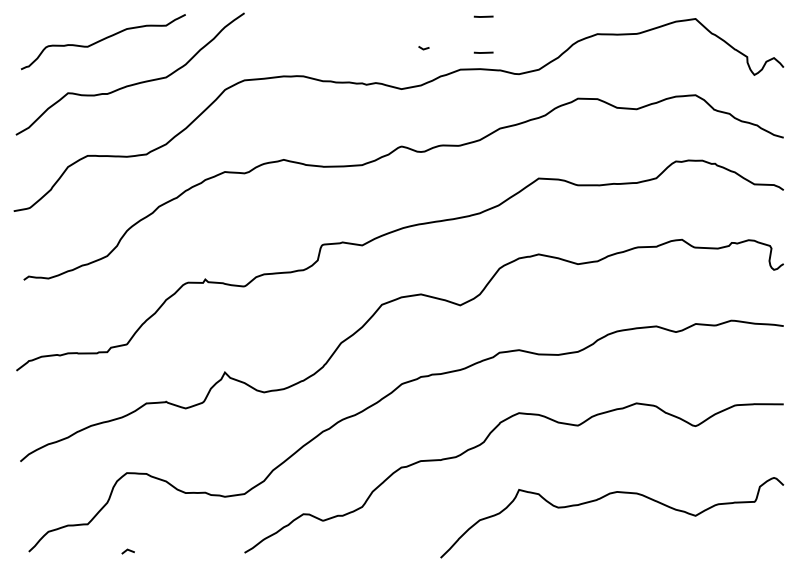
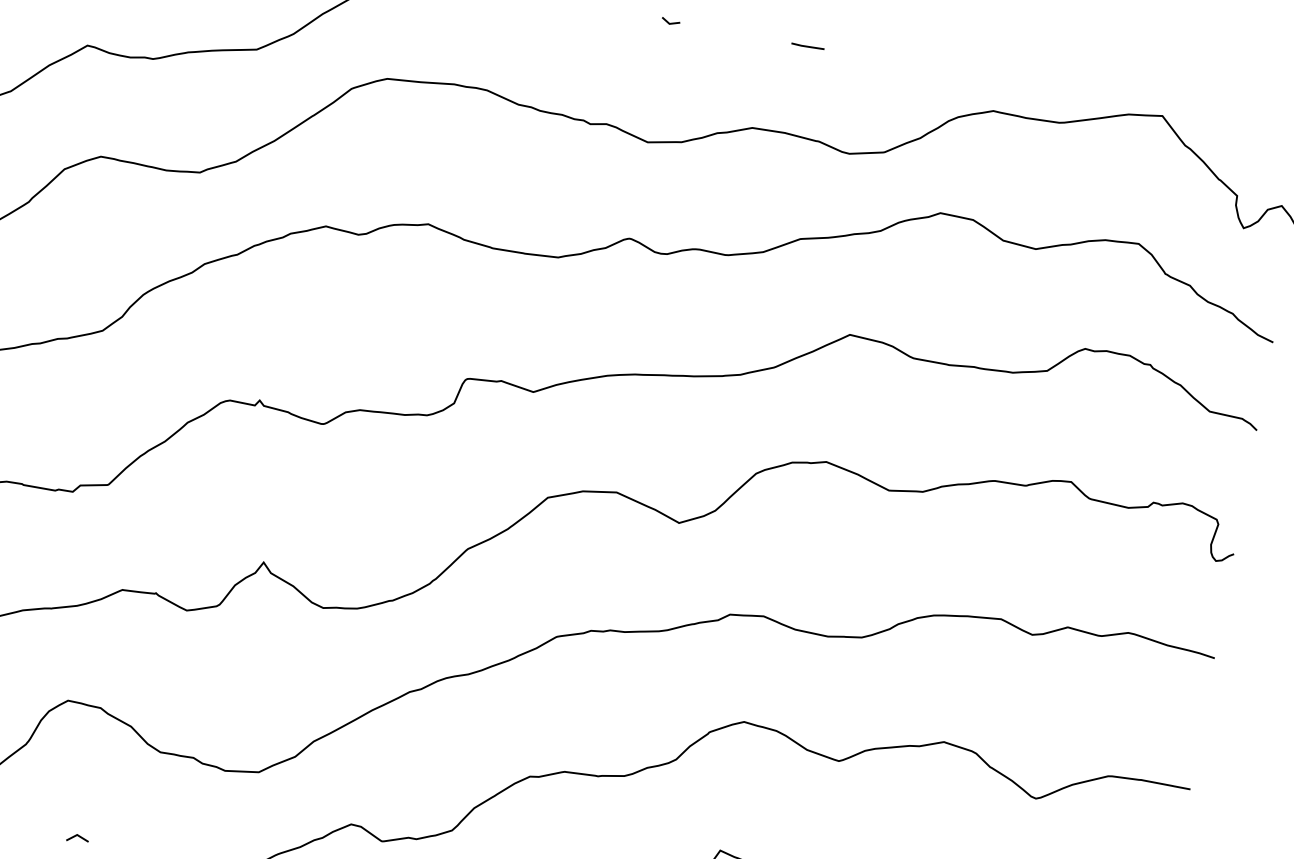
line: (423, 48) -> (669, 22), moved
line: (483, 52) -> (796, 106), removed
line: (127, 550) -> (76, 836), moved

